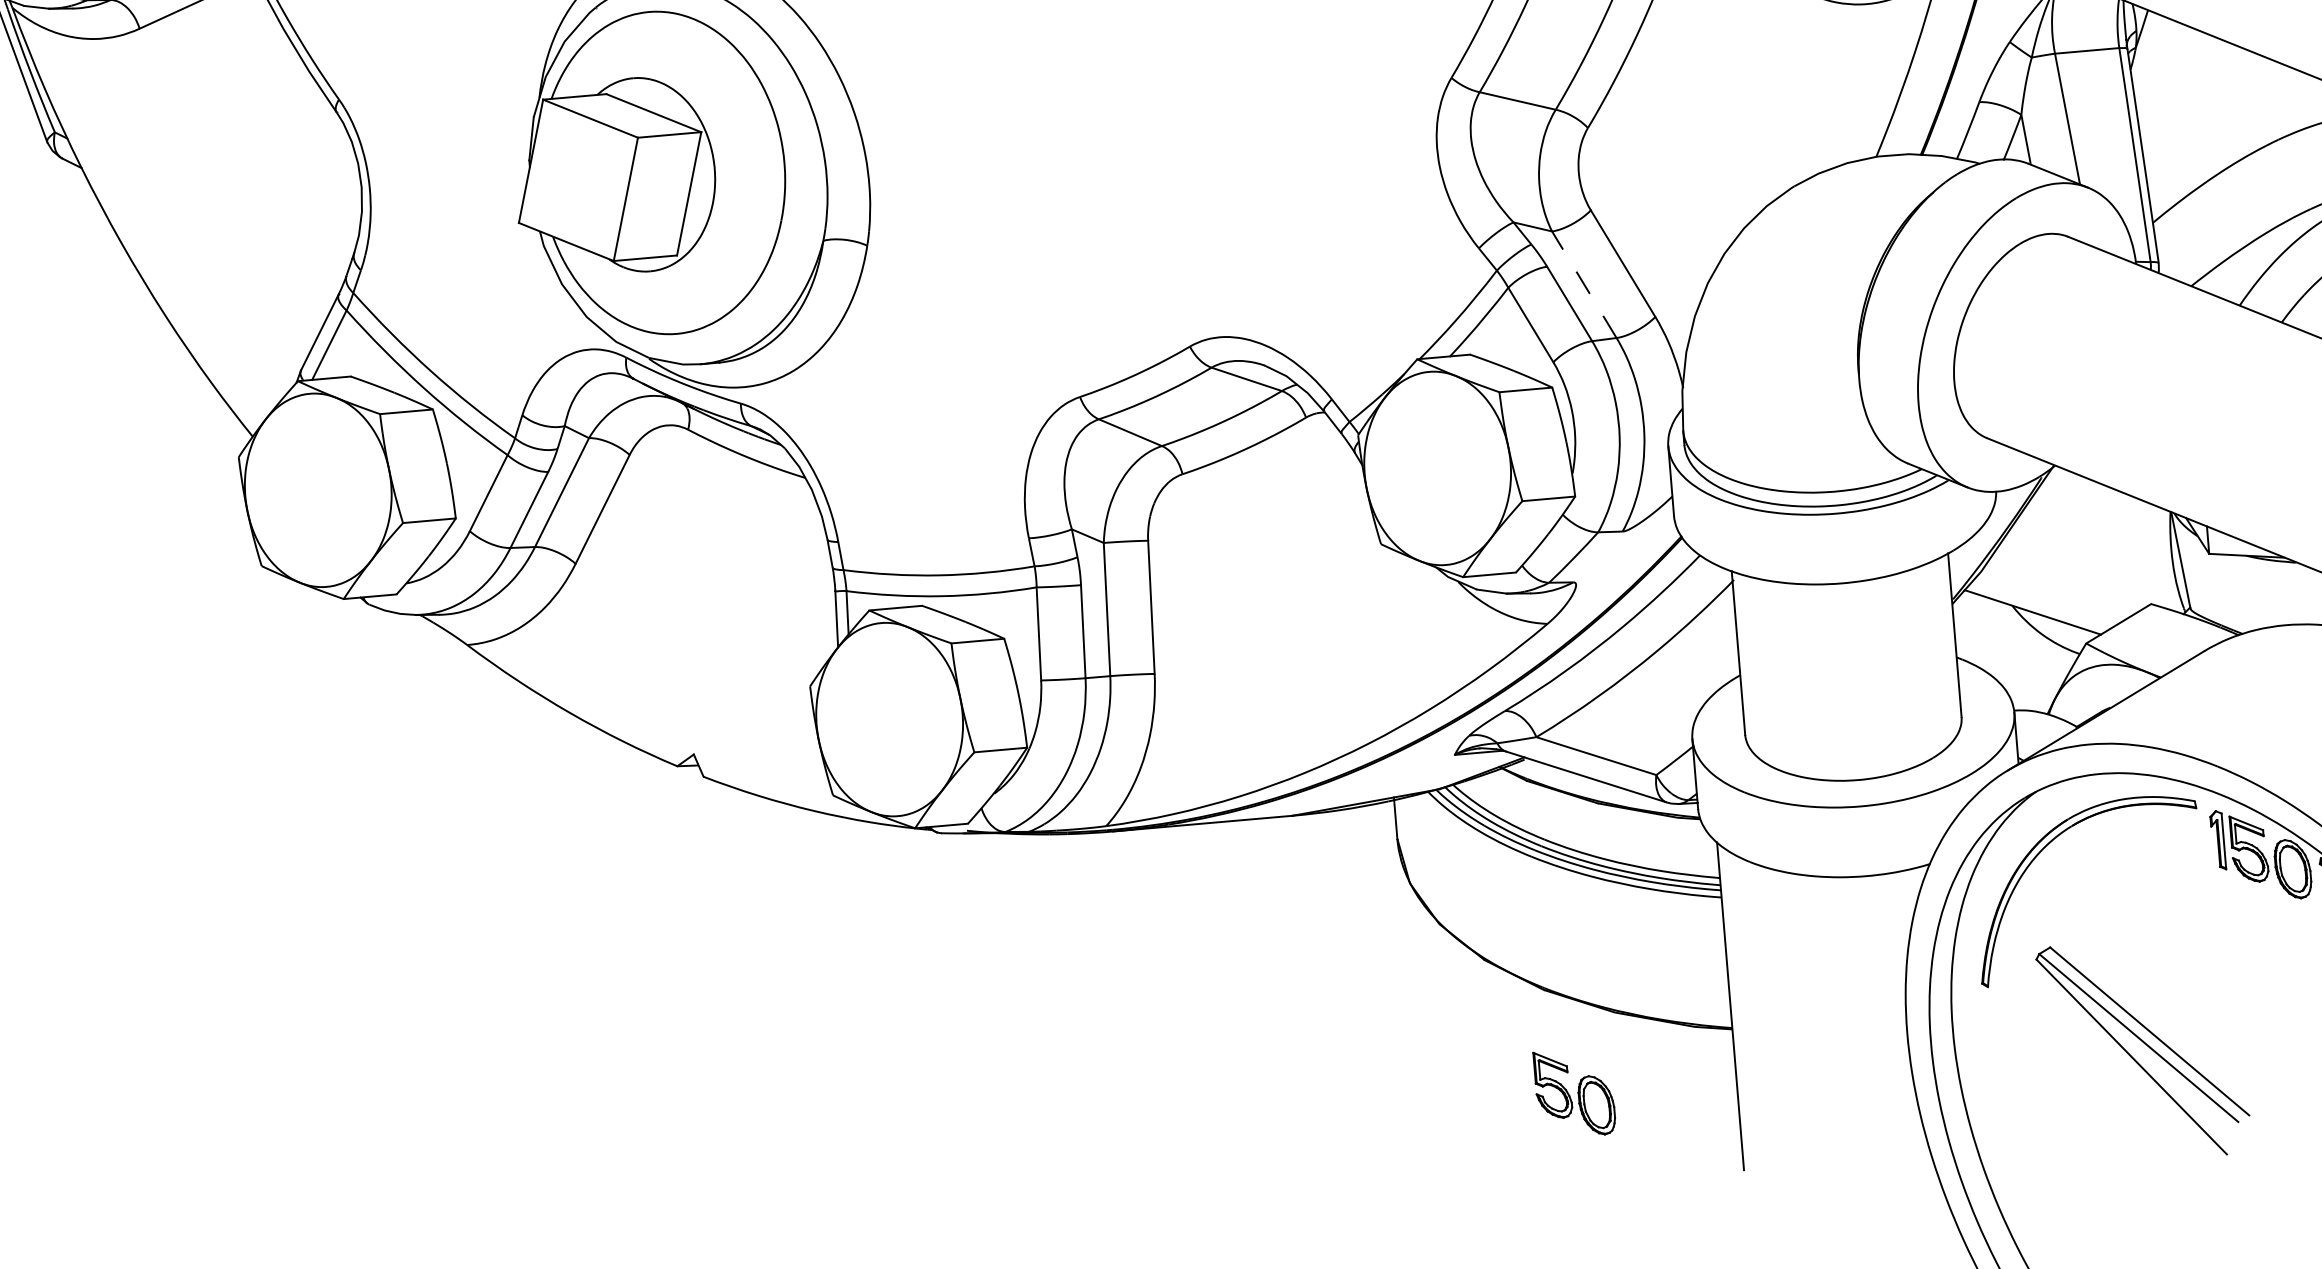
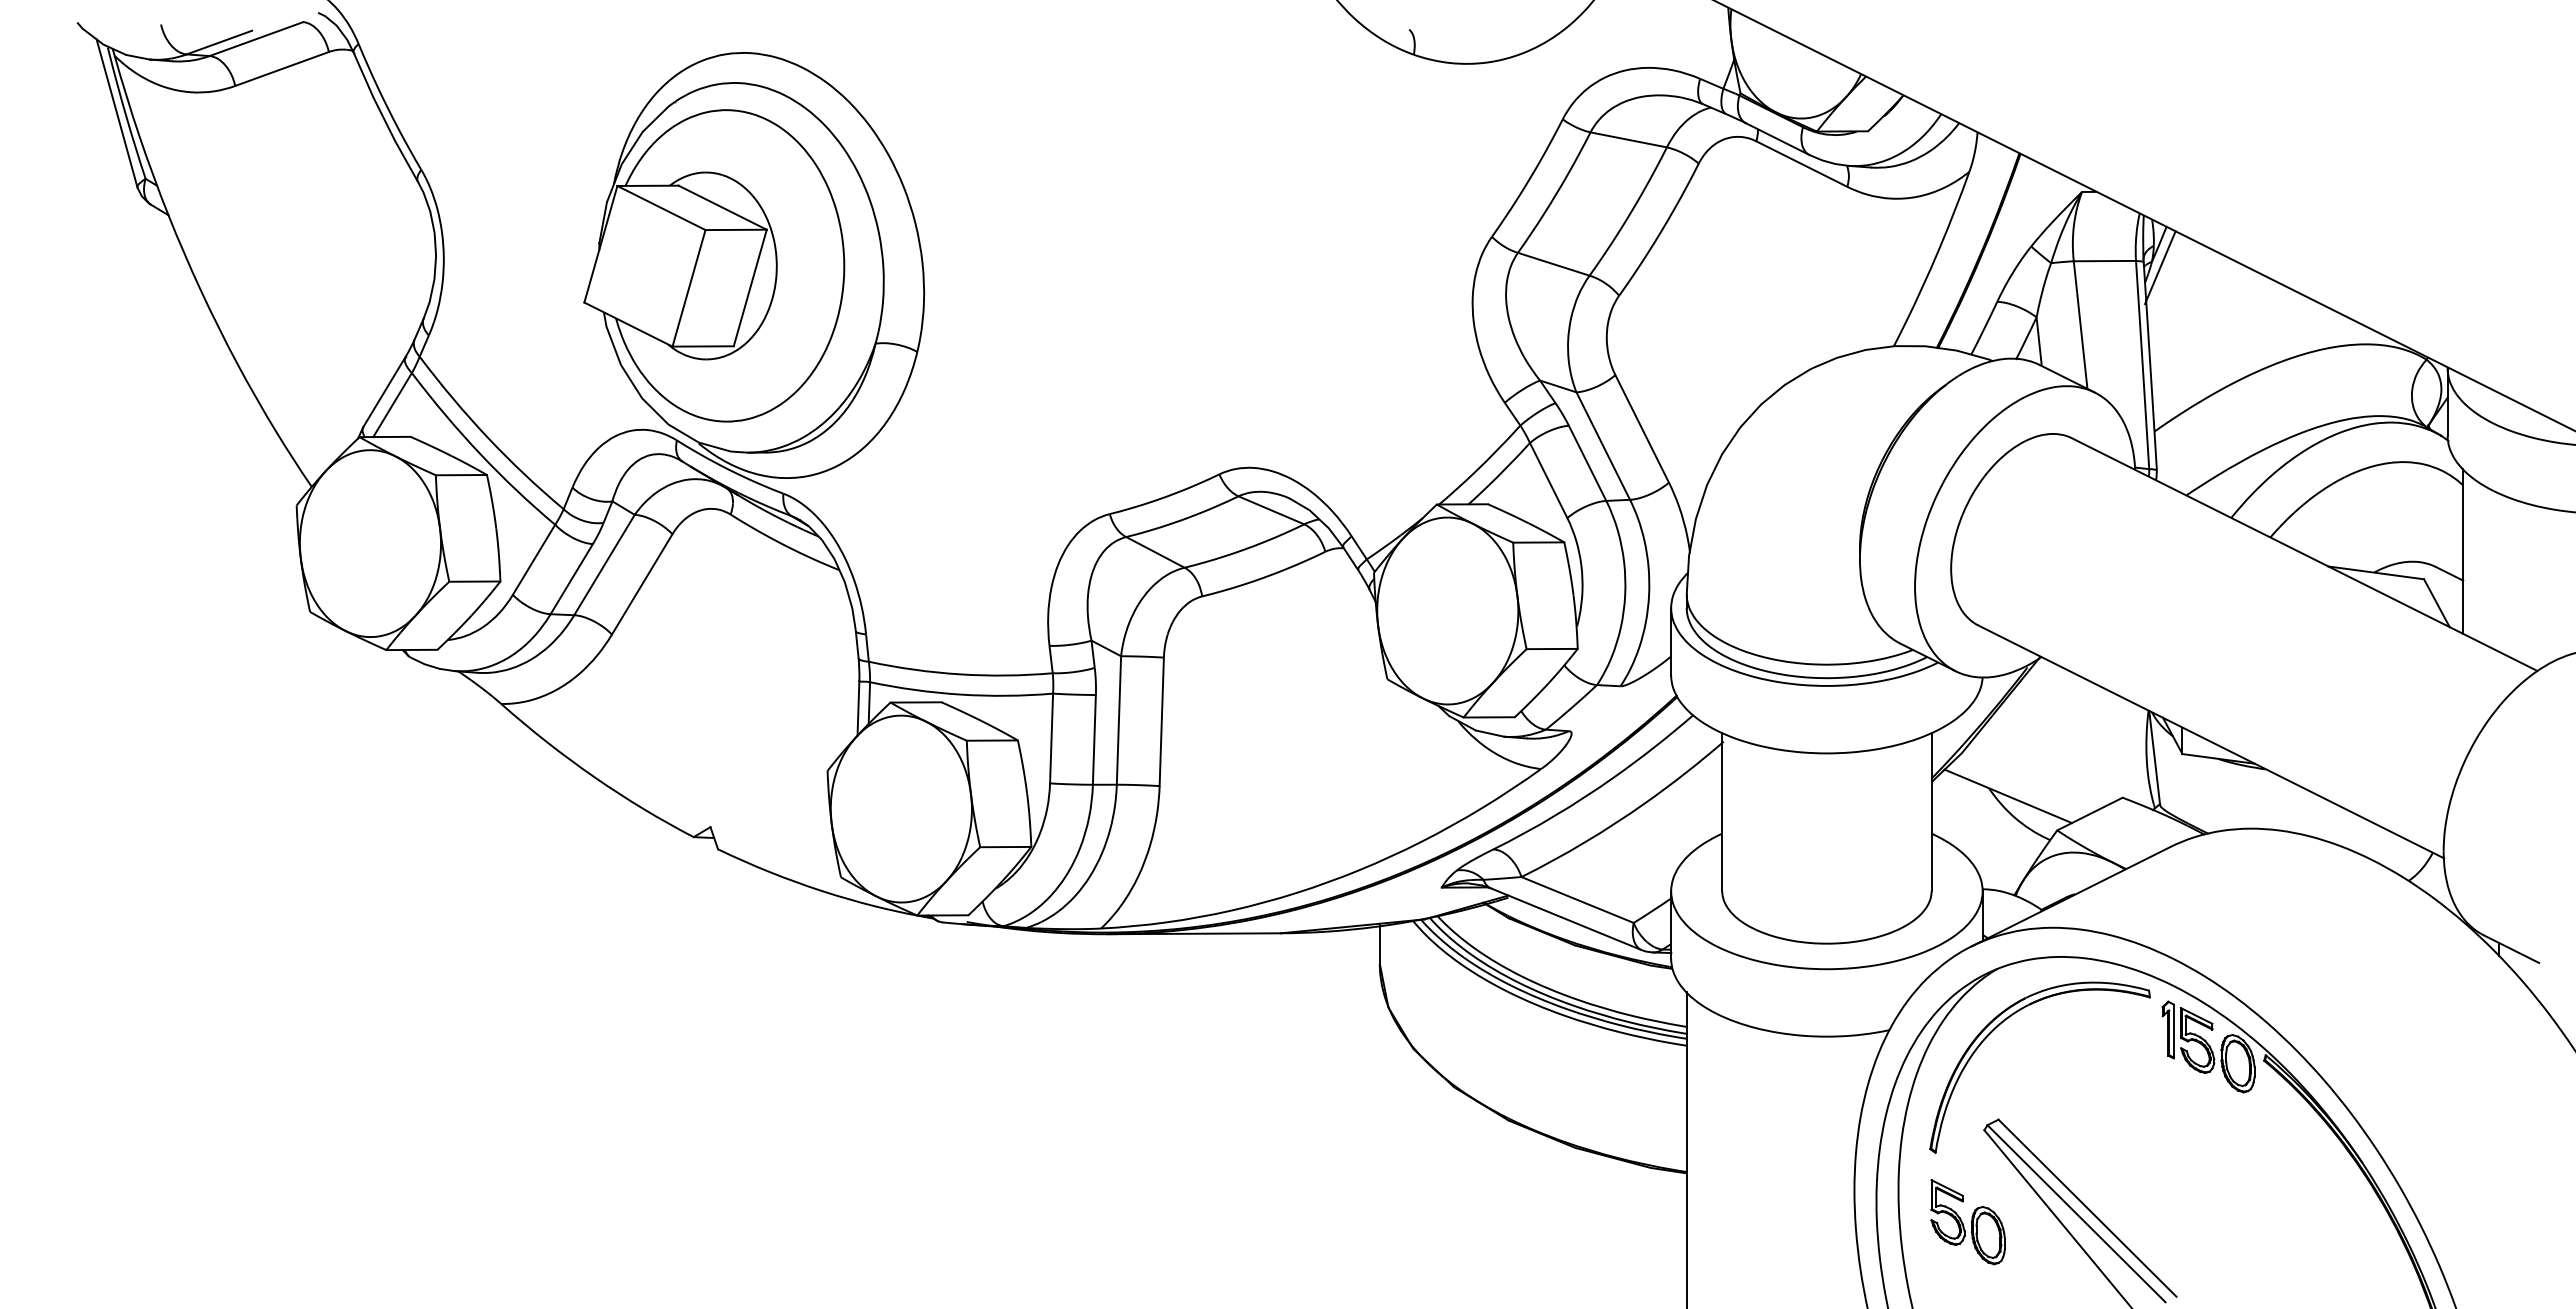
line: (2145, 52) -> (2160, 267), added
line: (1584, 284) -> (1603, 445), dashed -> solid
part: (1574, 1093) -> (1967, 1222), moved

